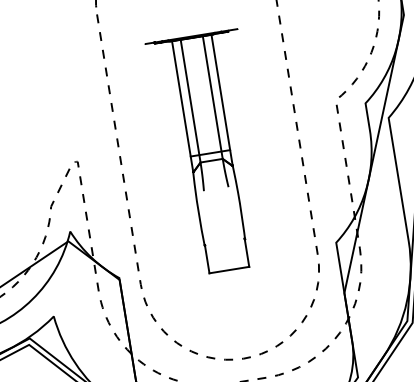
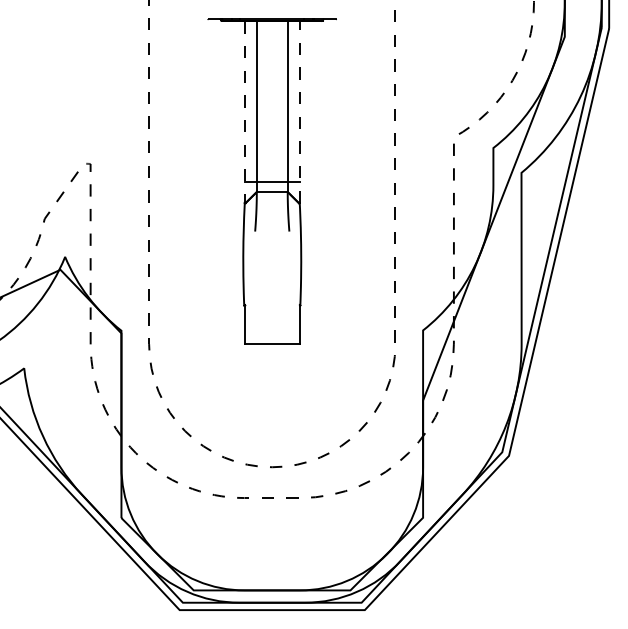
line: (221, 100) -> (299, 112), solid -> dashed
line: (182, 106) -> (244, 112), solid -> dashed

